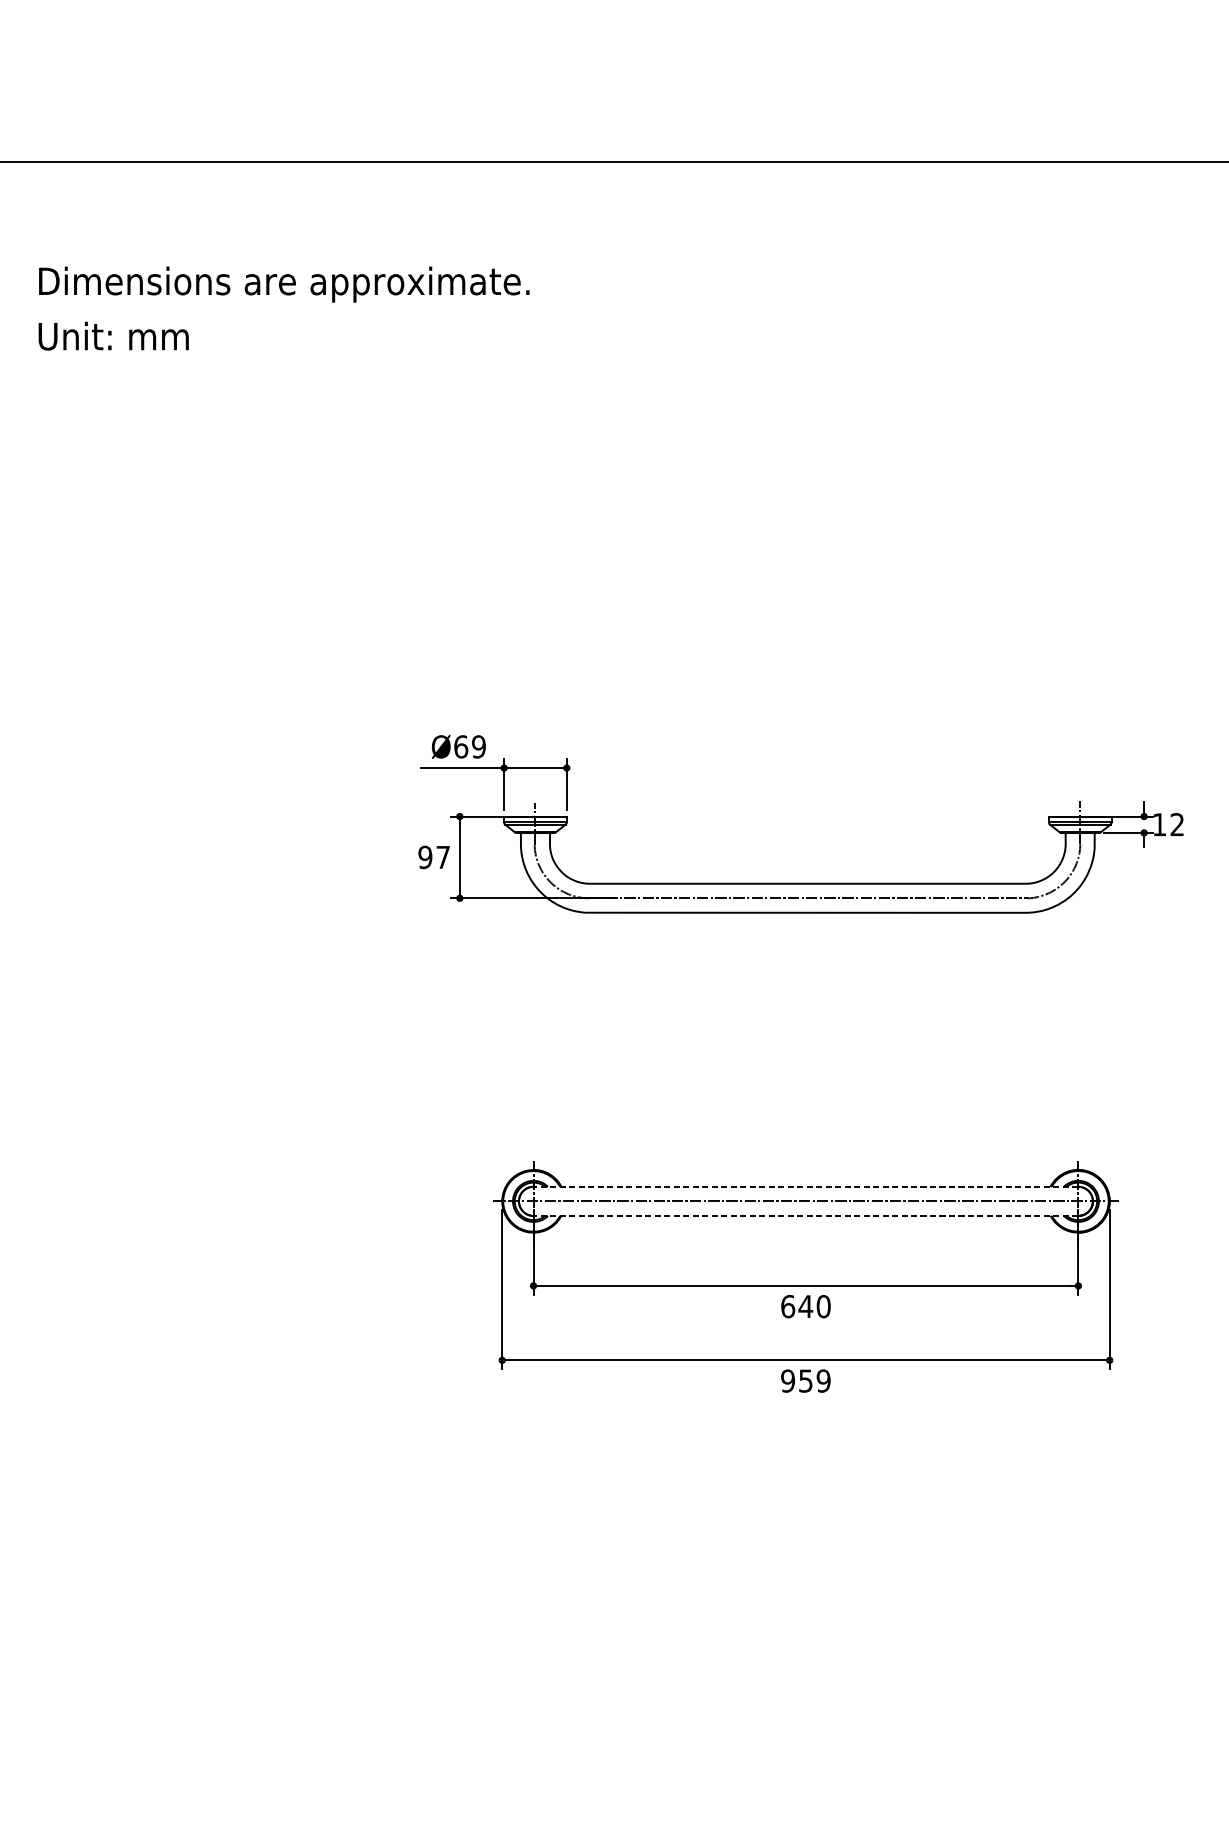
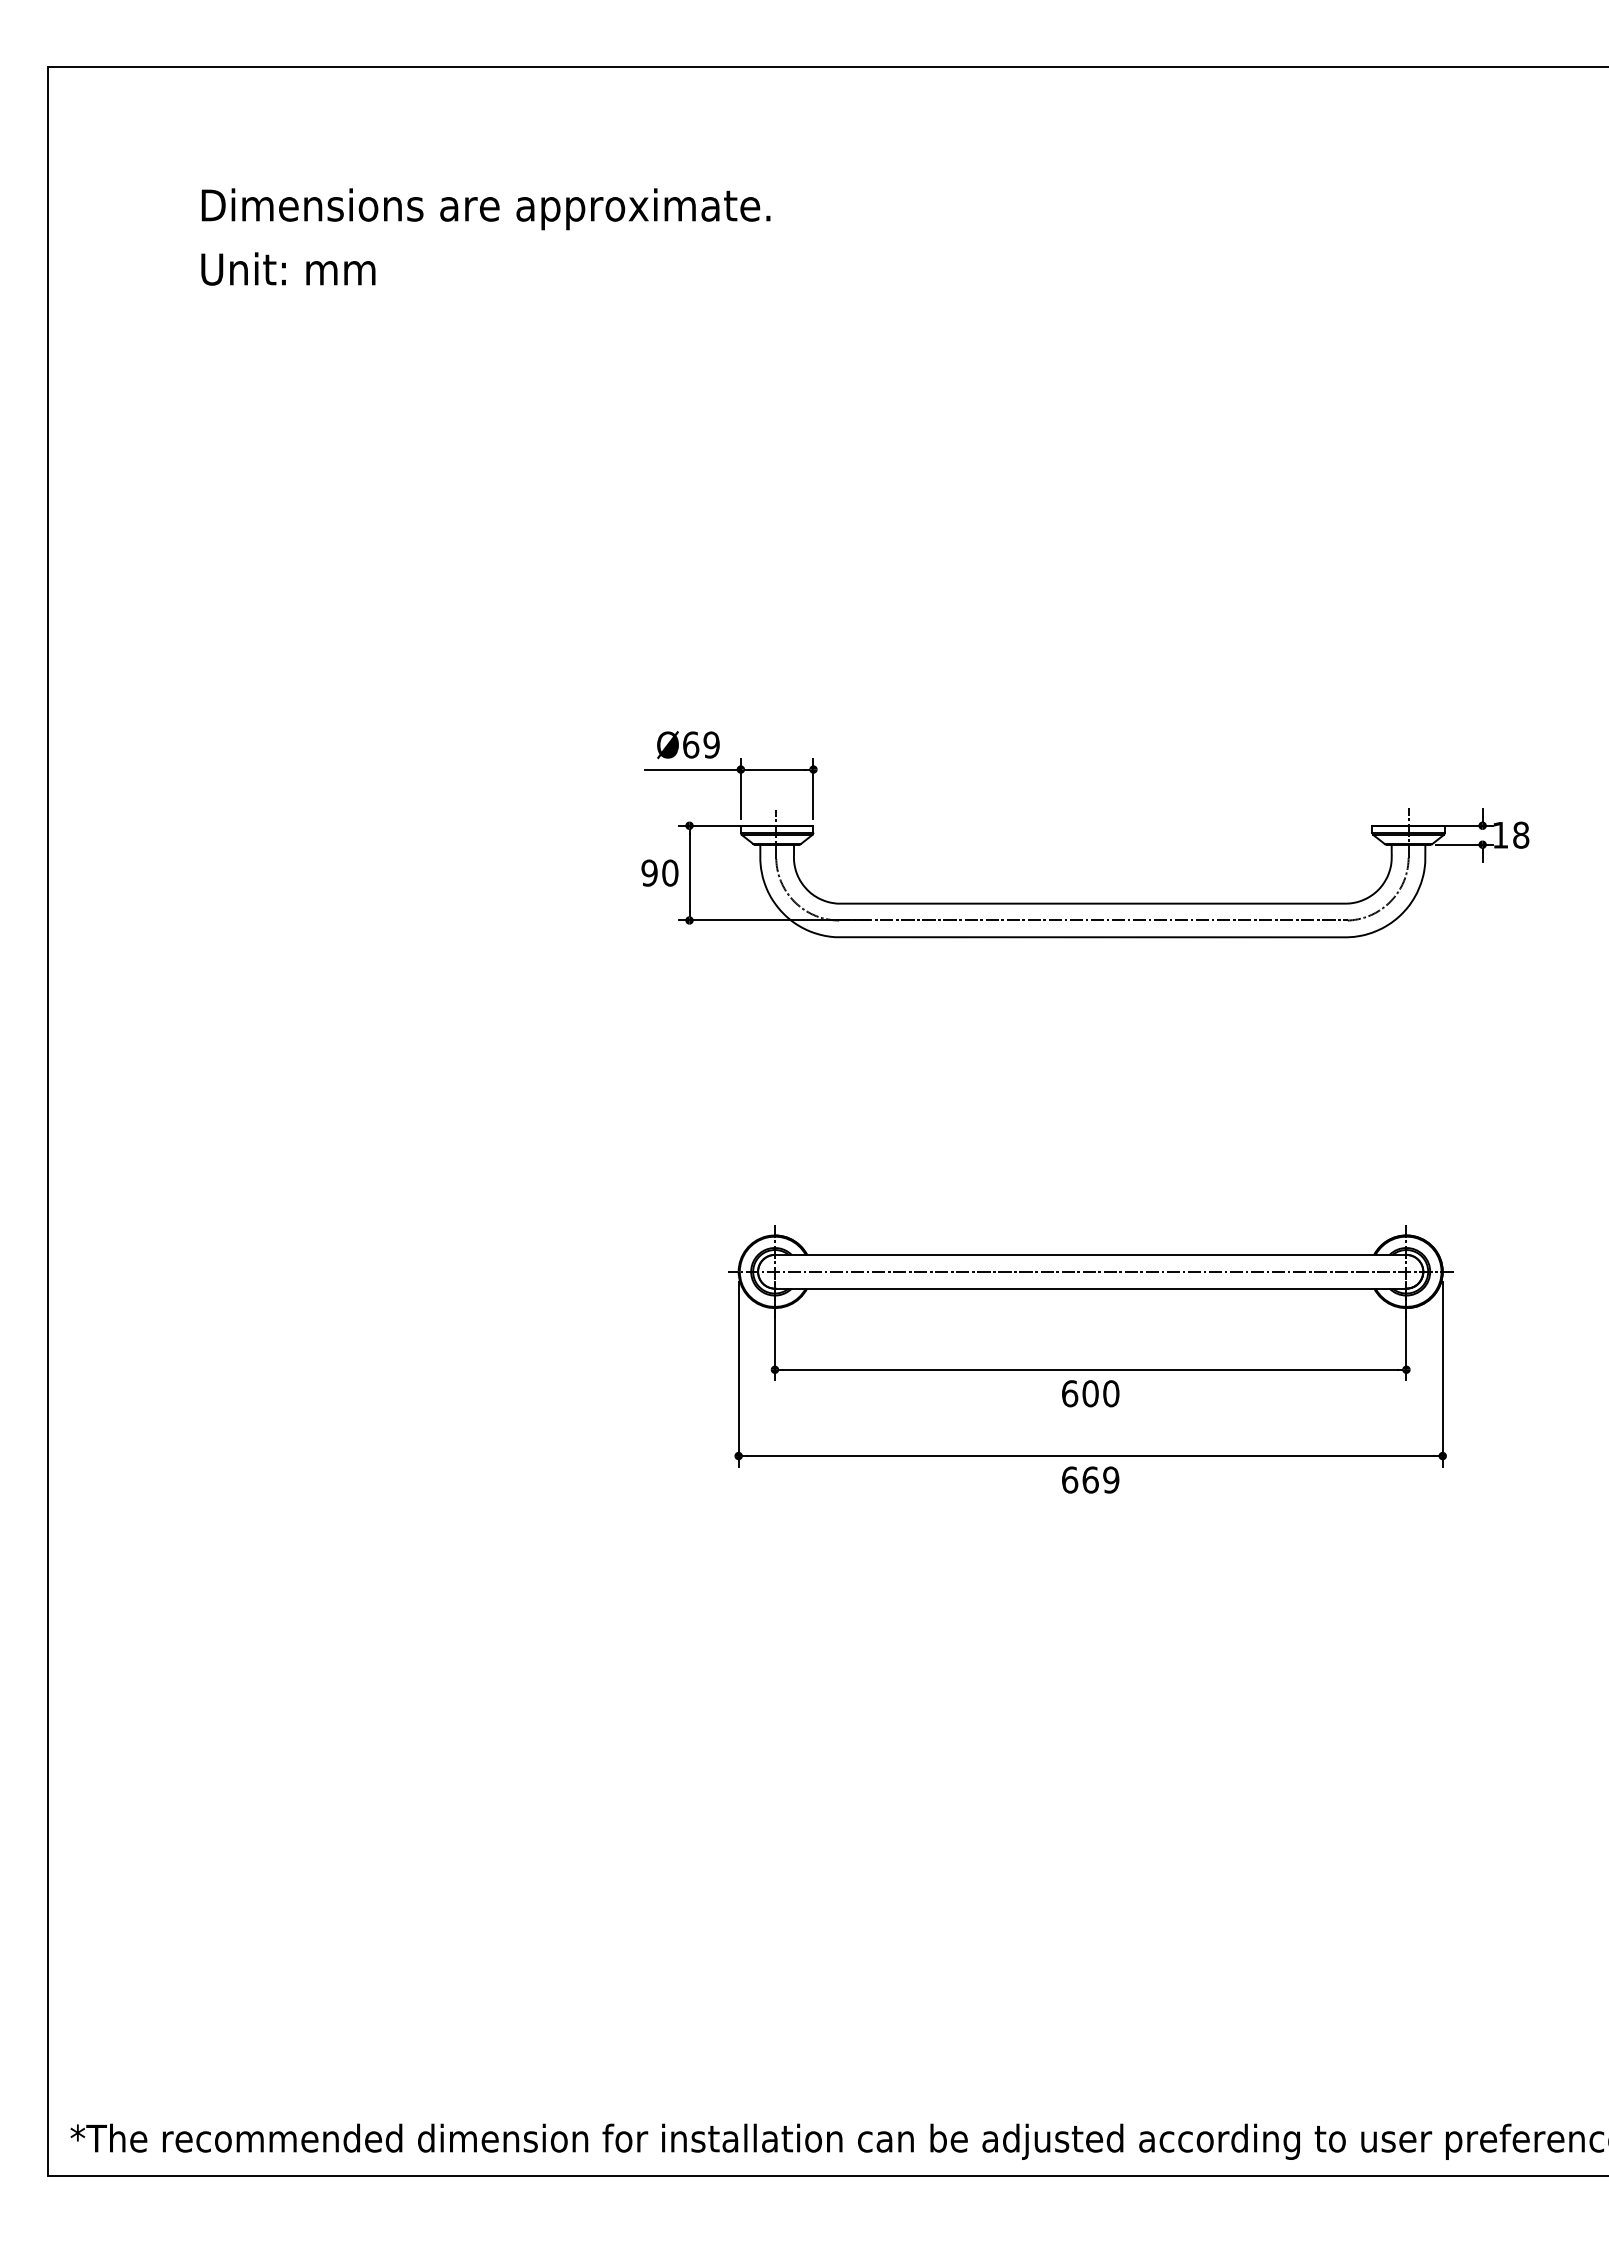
text: (1177, 824) -> (1521, 834), 12 -> 18
text: (443, 856) -> (670, 872), 97 -> 90
line: (805, 1186) -> (1090, 1254), dashed -> solid
line: (805, 1215) -> (1090, 1288), dashed -> solid
text: (805, 1306) -> (1090, 1393), 640 -> 600
text: (796, 1380) -> (1079, 1479), 959 -> 669

